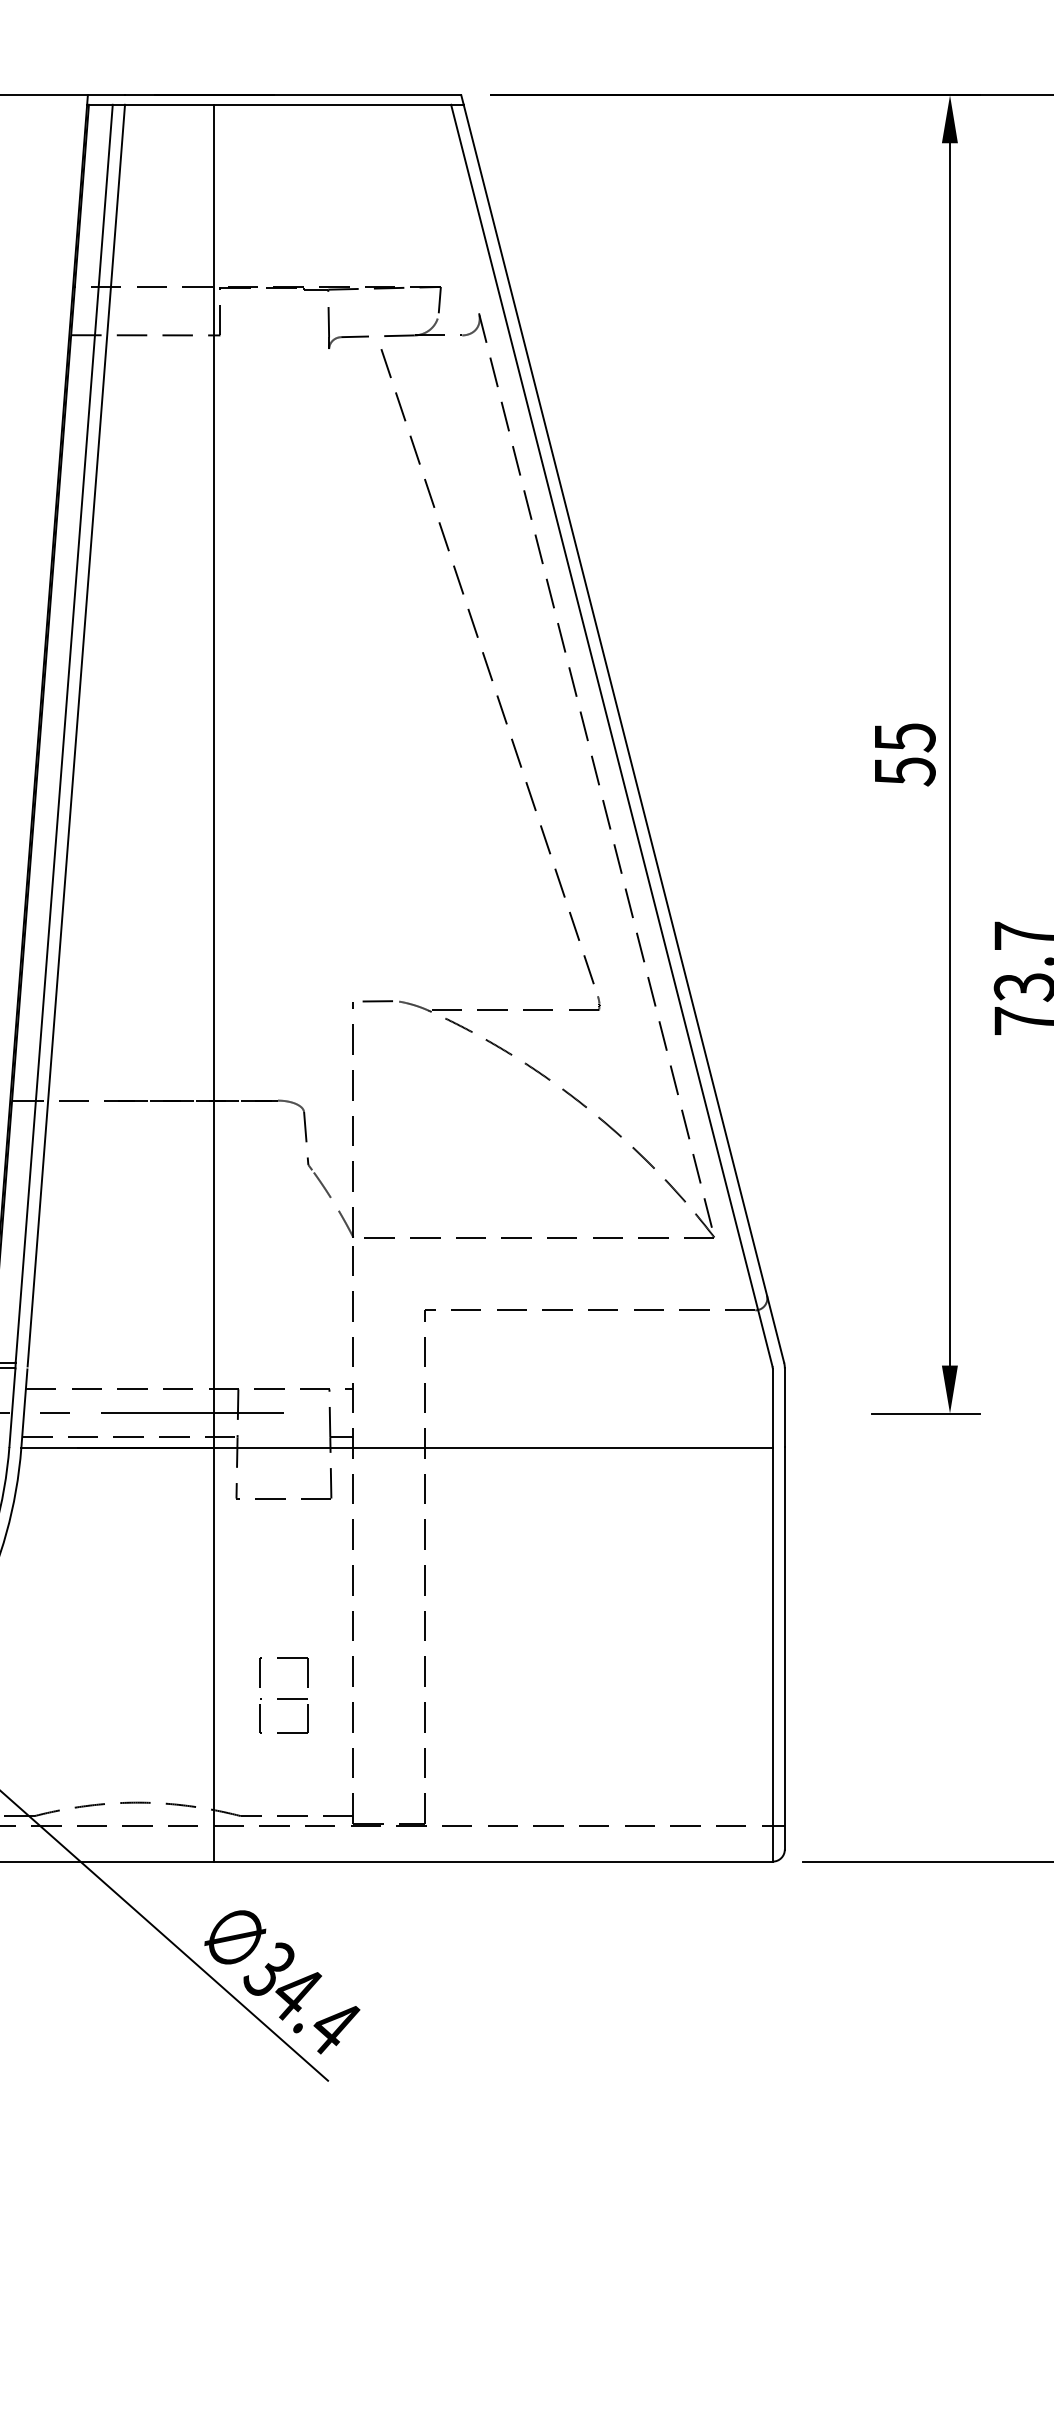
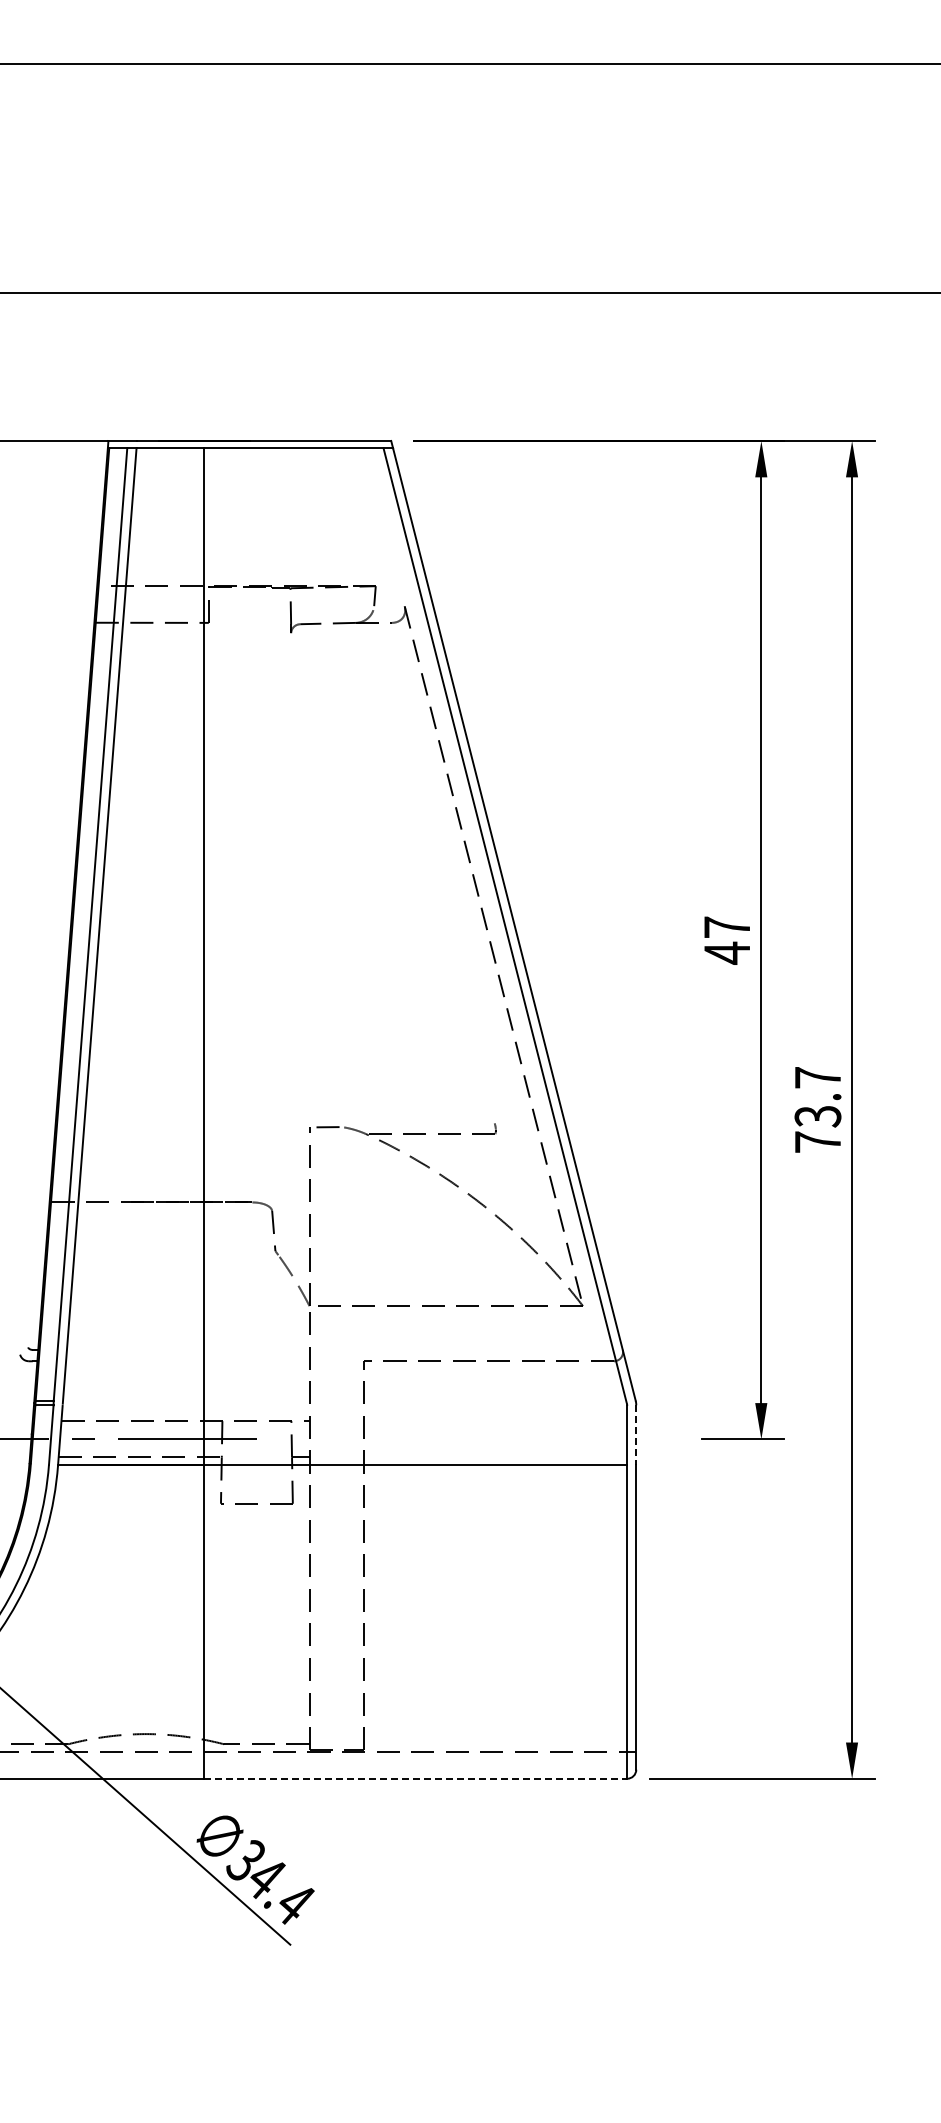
line: (488, 666) -> (411, 873), removed
text: (905, 754) -> (727, 940), 55 -> 47
line: (785, 1408) -> (636, 1435), solid -> dashed
part: (283, 1694) -> (256, 1652), removed
line: (494, 1861) -> (416, 1778), solid -> dashed

